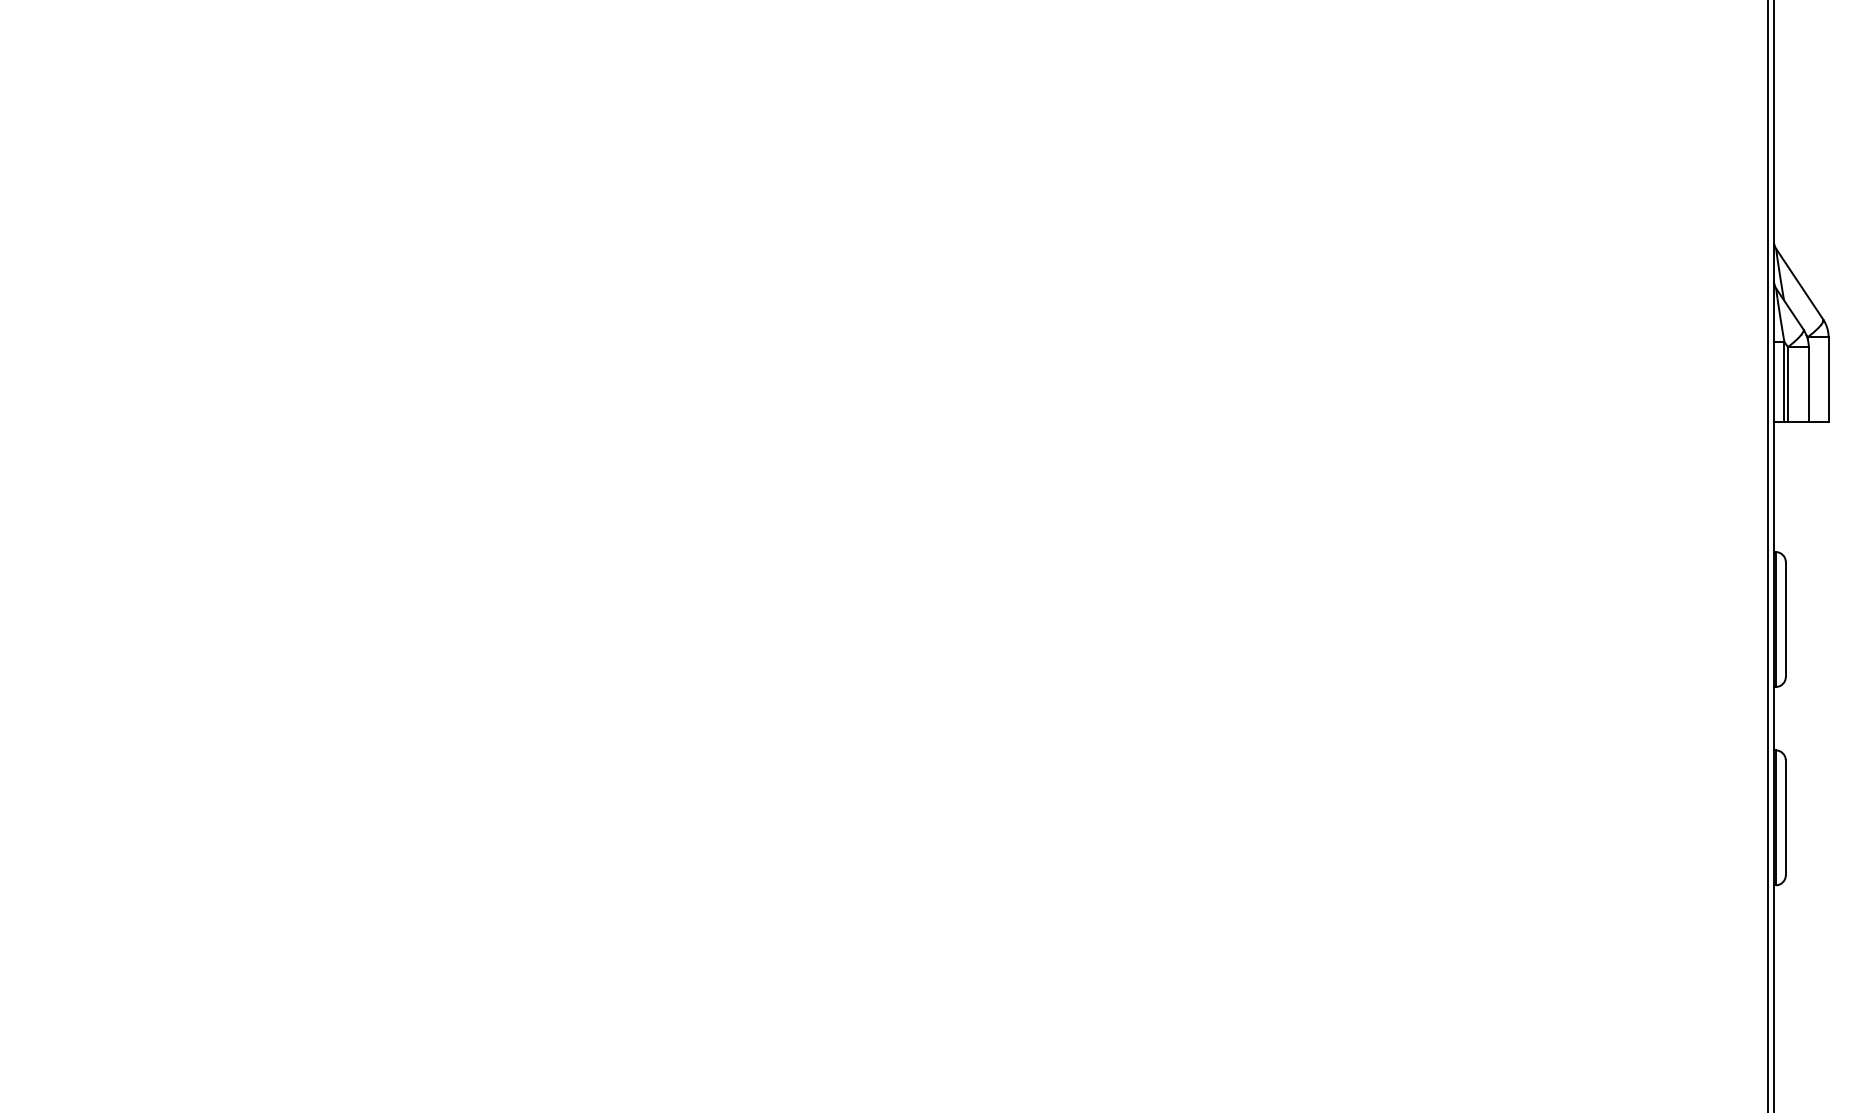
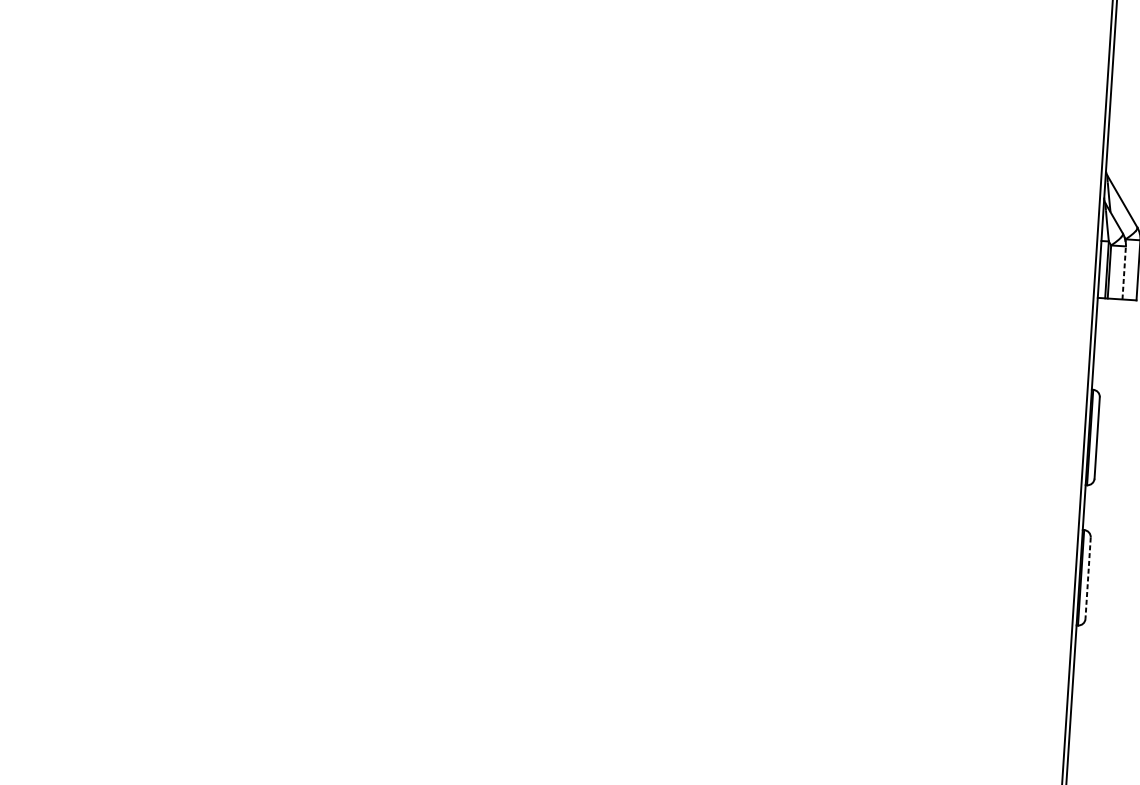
line: (1808, 384) -> (1123, 272), solid -> dashed
line: (1785, 817) -> (1087, 577), solid -> dashed

